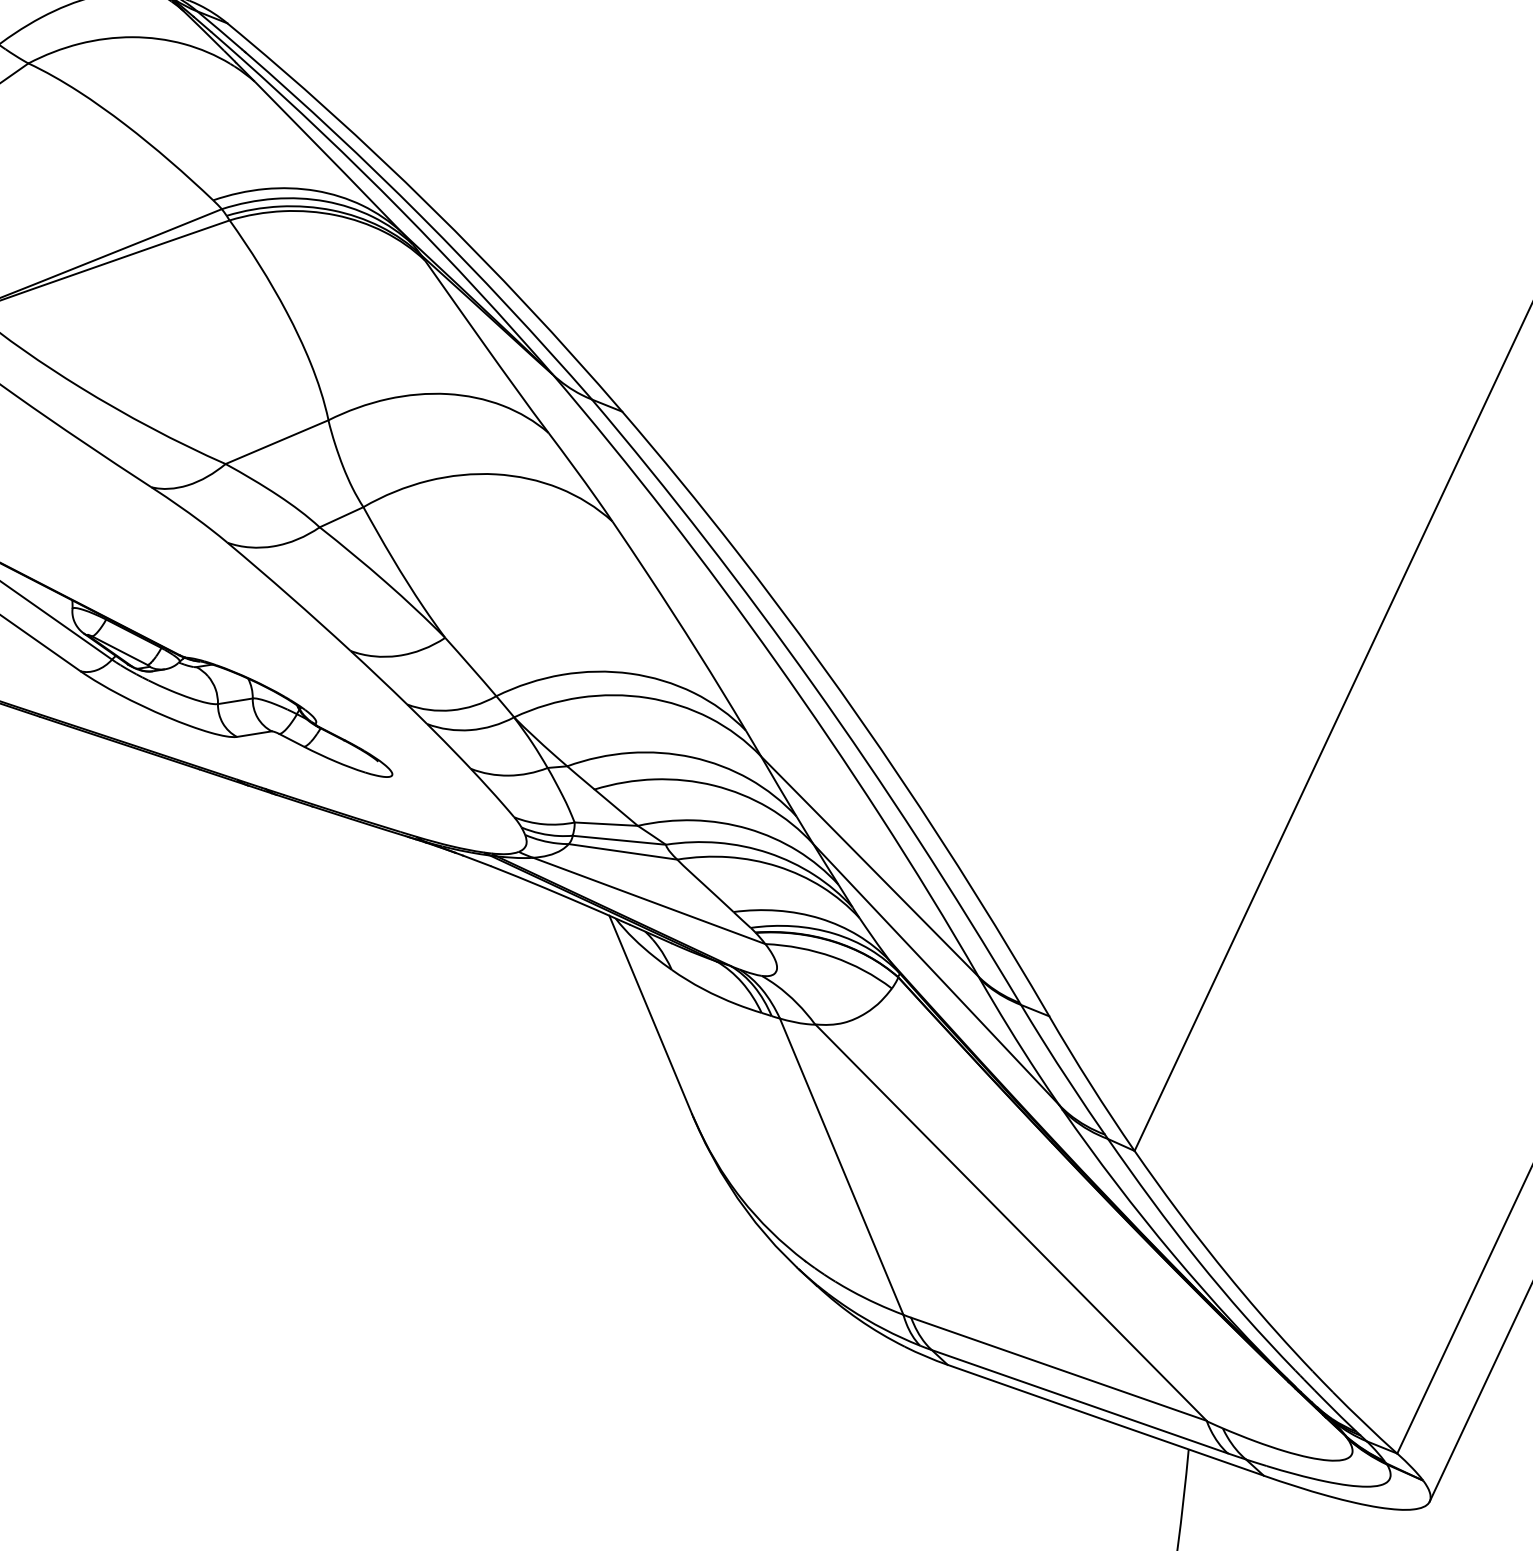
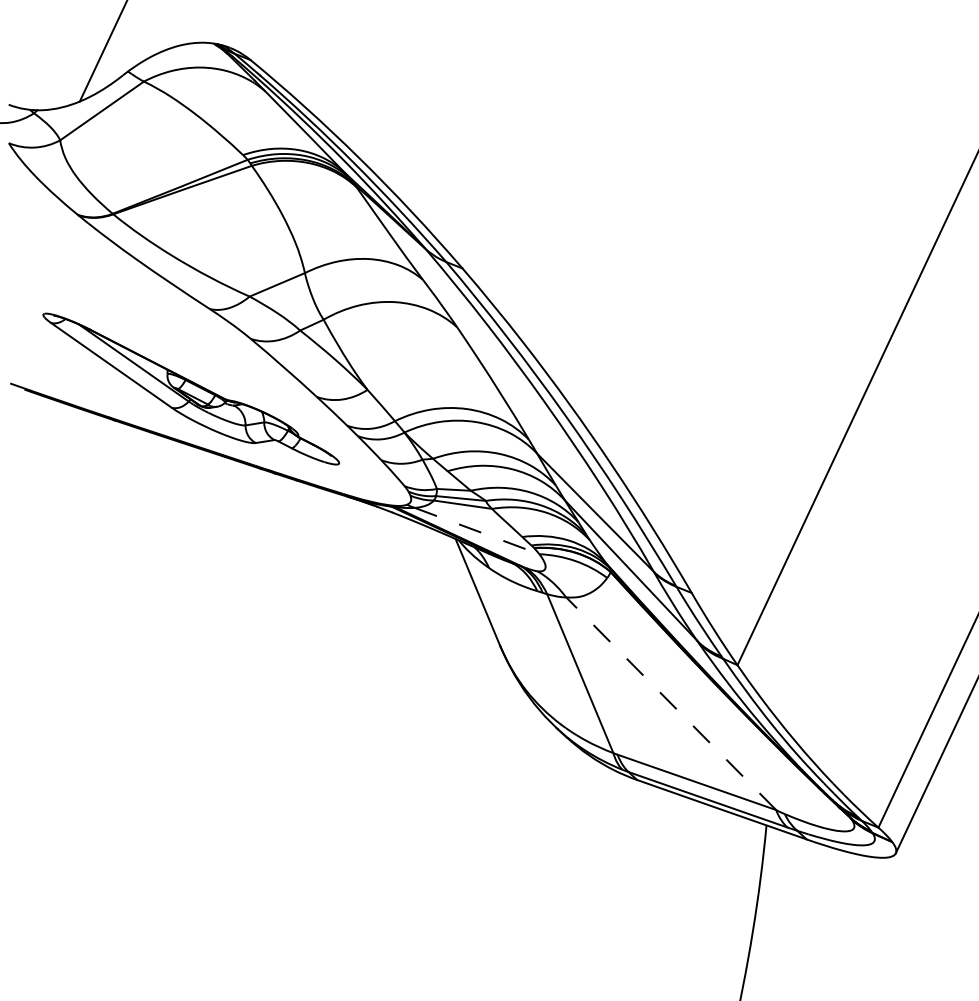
line: (650, 901) -> (477, 531), solid -> dashed
line: (1009, 1222) -> (670, 703), solid -> dashed

